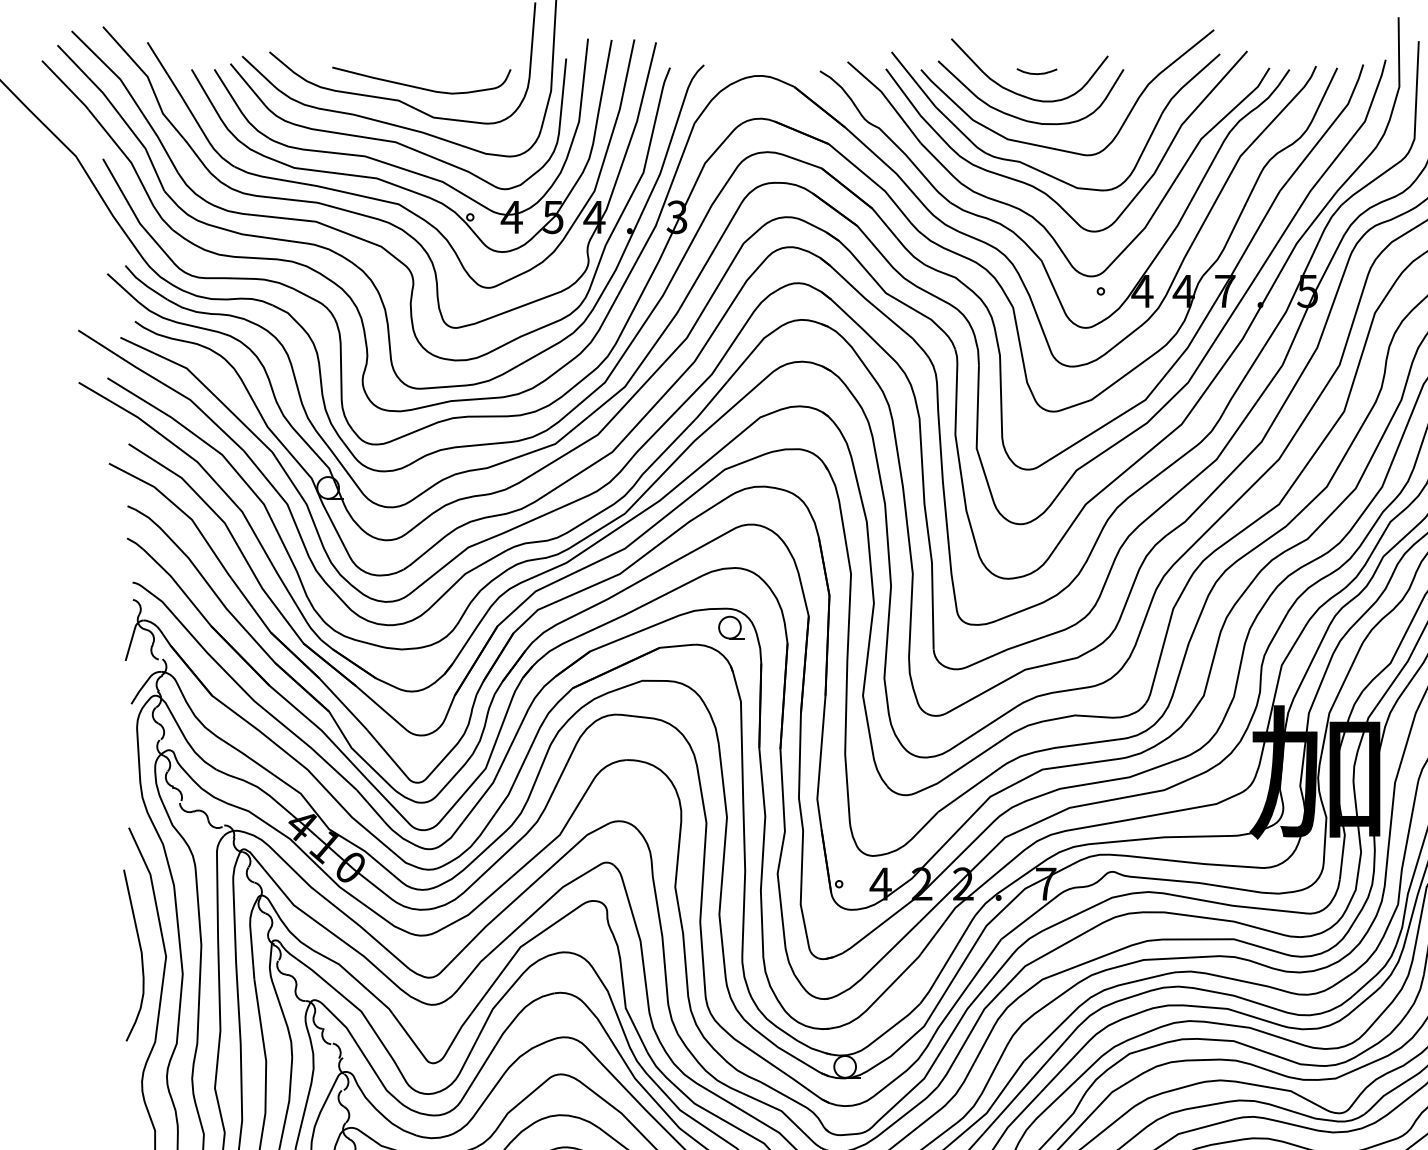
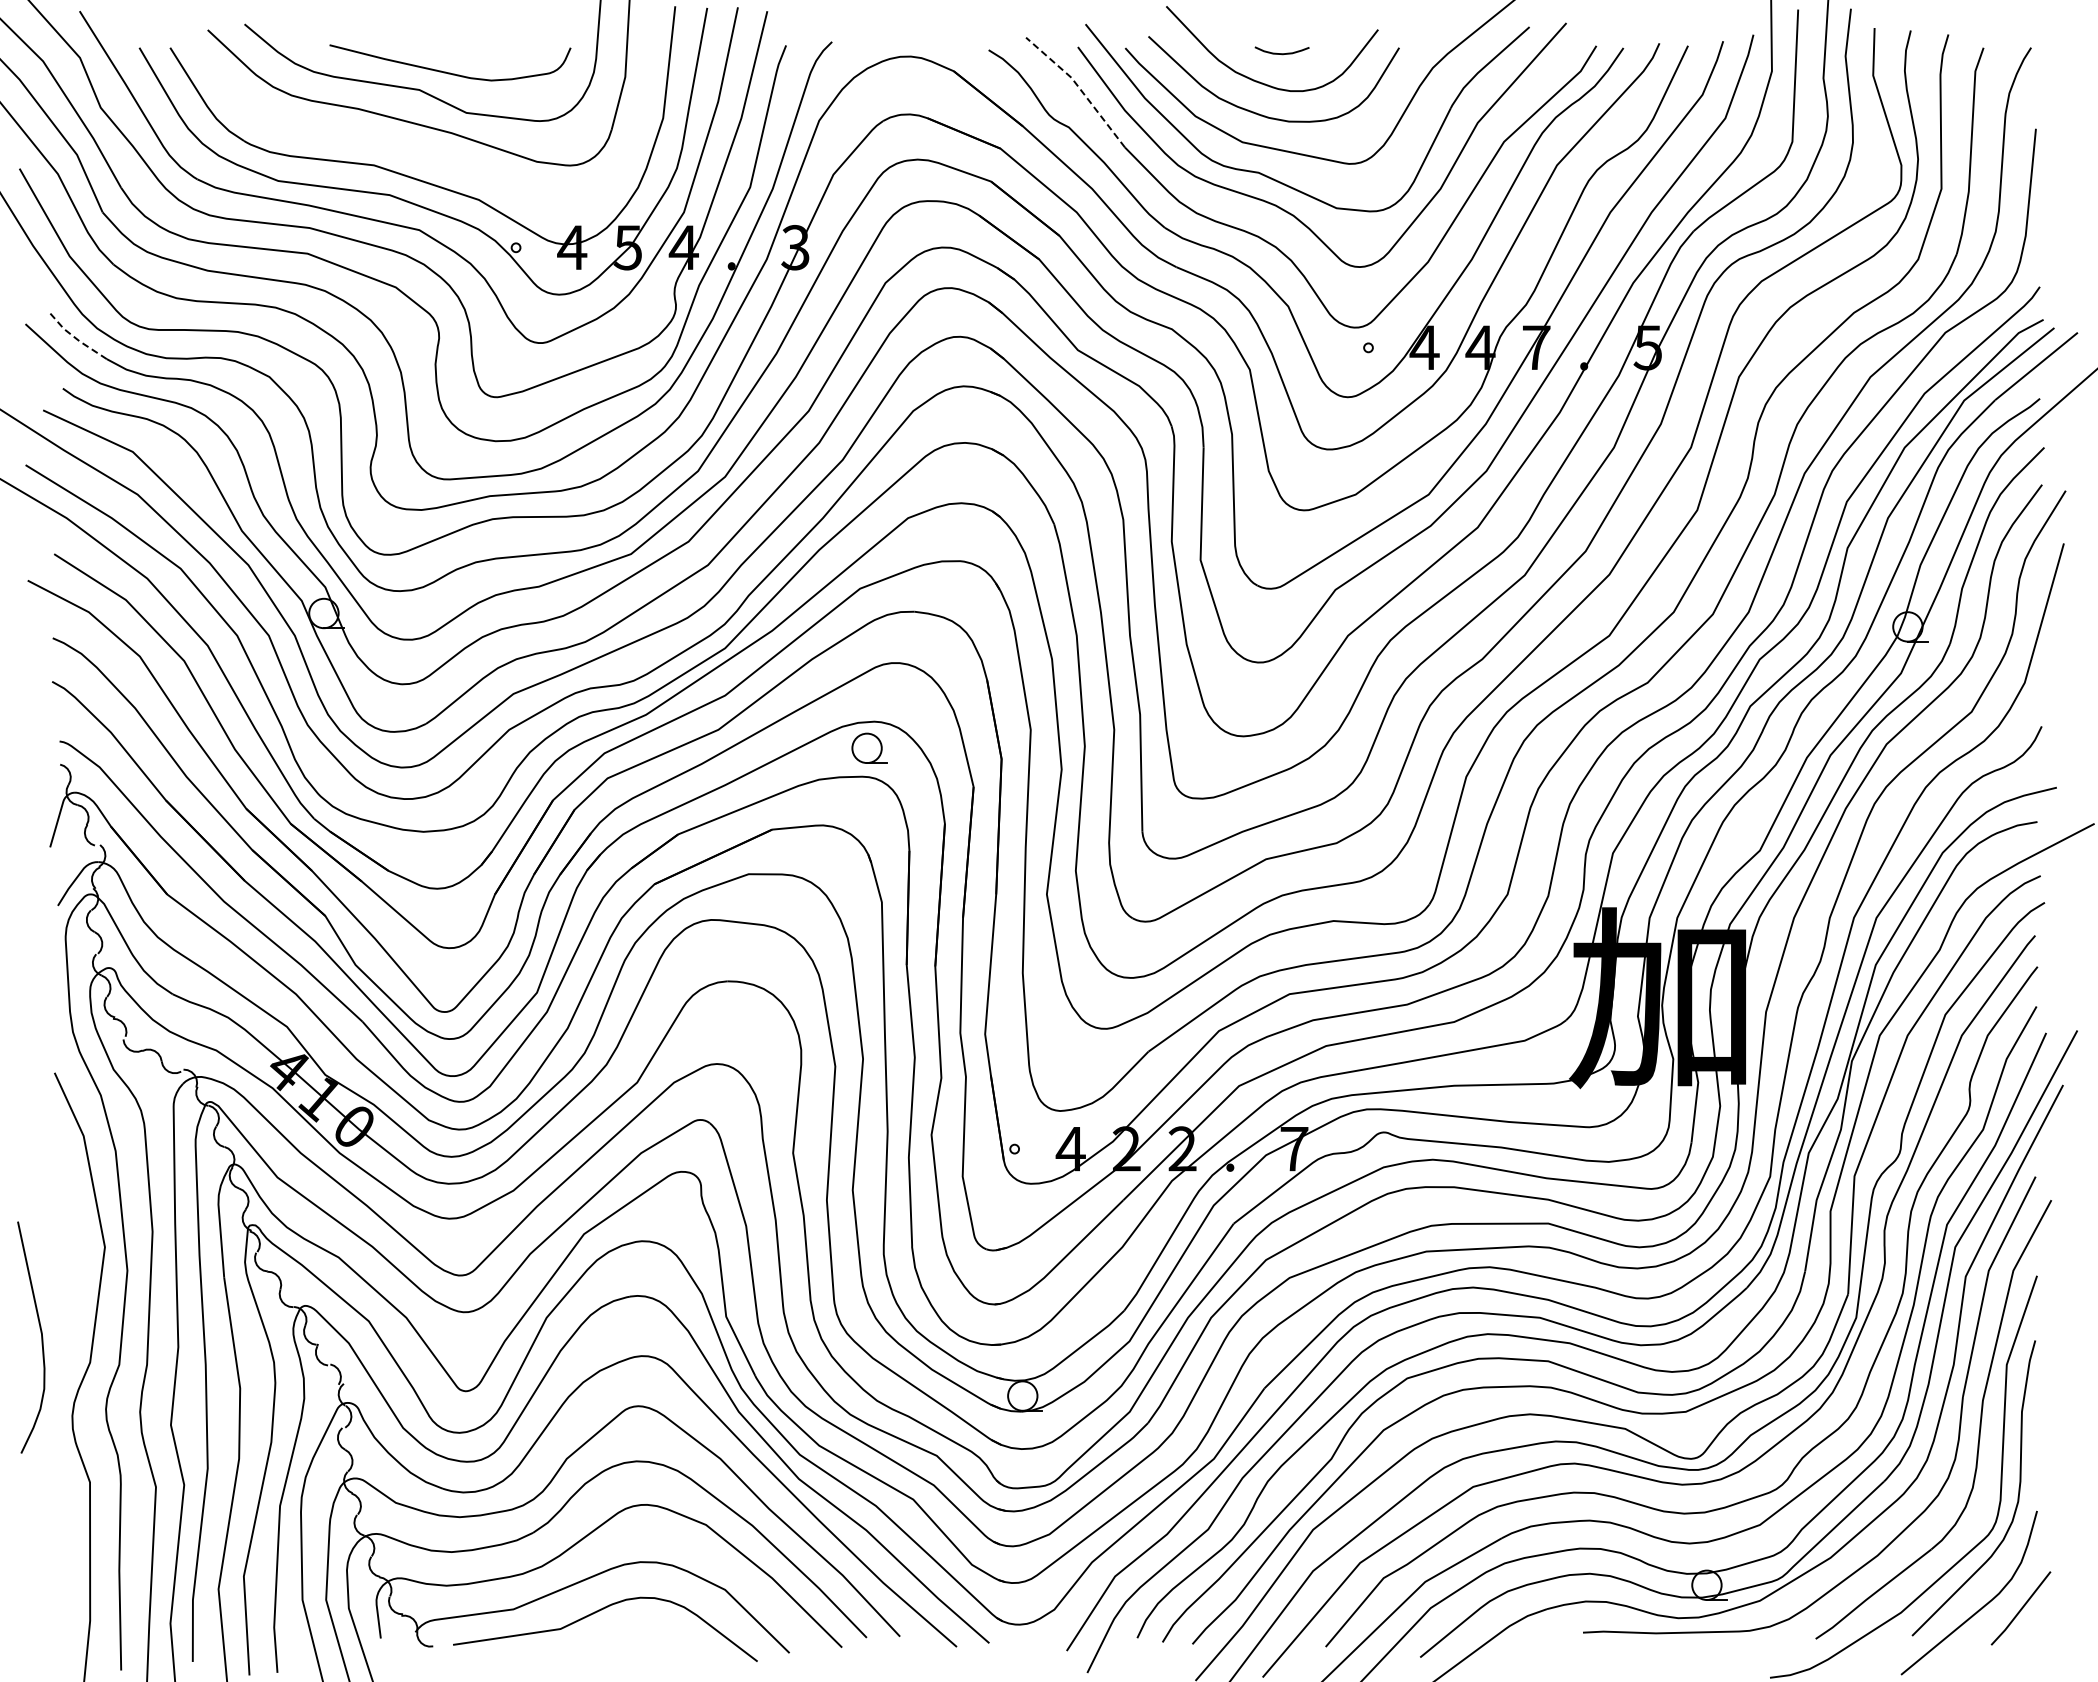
line: (887, 99) -> (1079, 88), solid -> dashed
curve: (393, 140) -> (412, 144), removed
line: (145, 284) -> (76, 338), solid -> dashed
part: (731, 627) -> (869, 747), moved
curve: (140, 952) -> (40, 1333), moved

